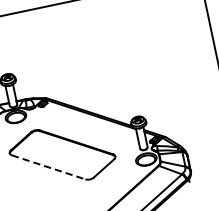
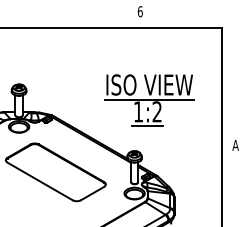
part: (141, 62) -> (149, 100), added
line: (49, 167) -> (40, 181), dashed -> solid

